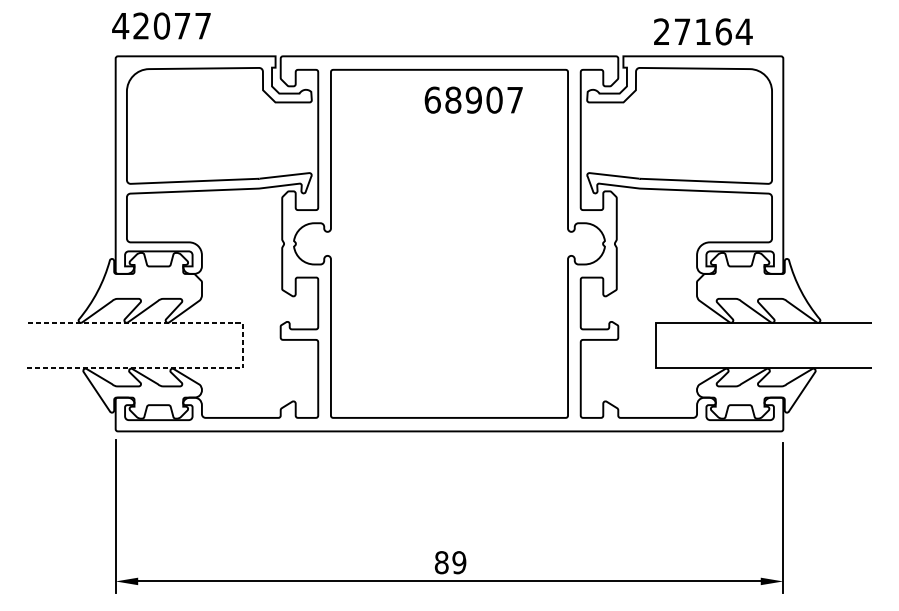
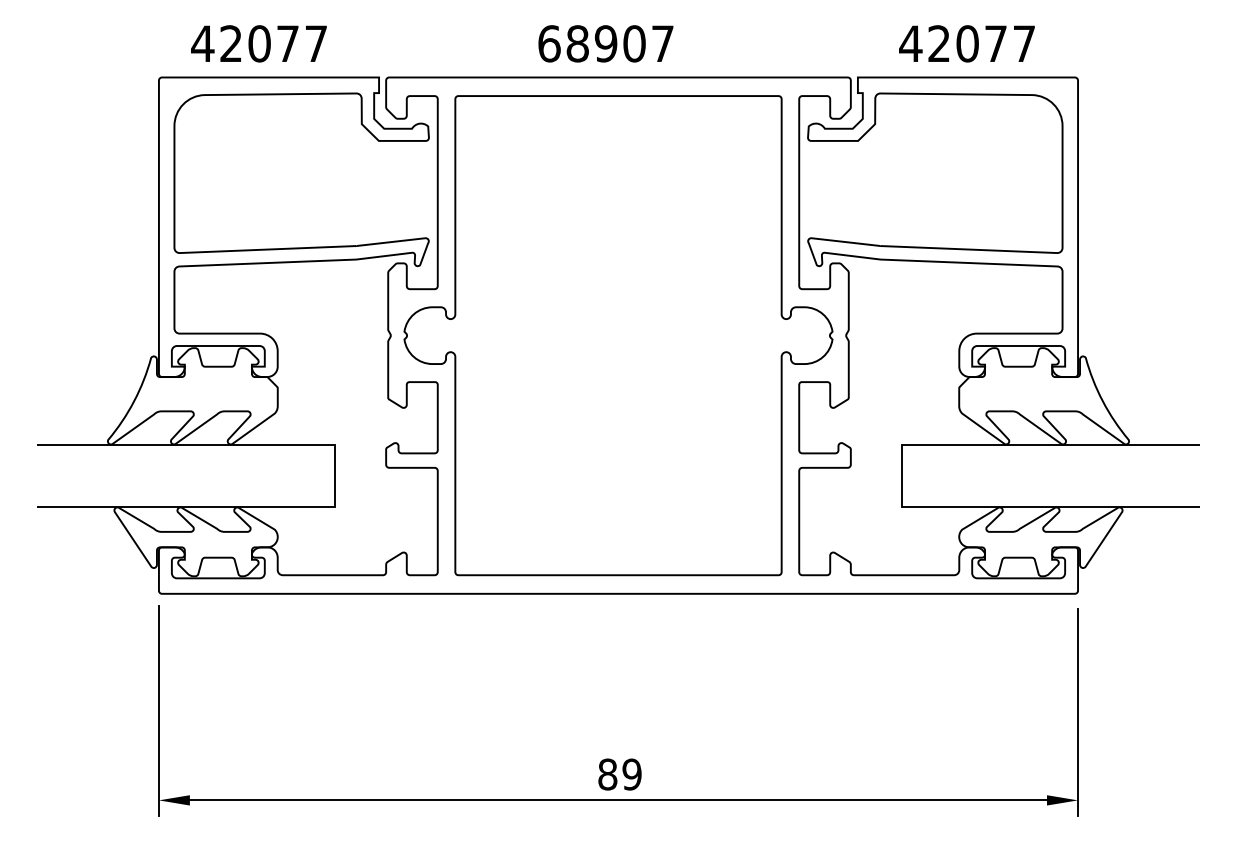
text: (161, 25) -> (258, 43), moved
text: (703, 31) -> (967, 43), 27164 -> 42077
text: (473, 99) -> (605, 43), moved
line: (243, 346) -> (334, 476), dashed -> solid

